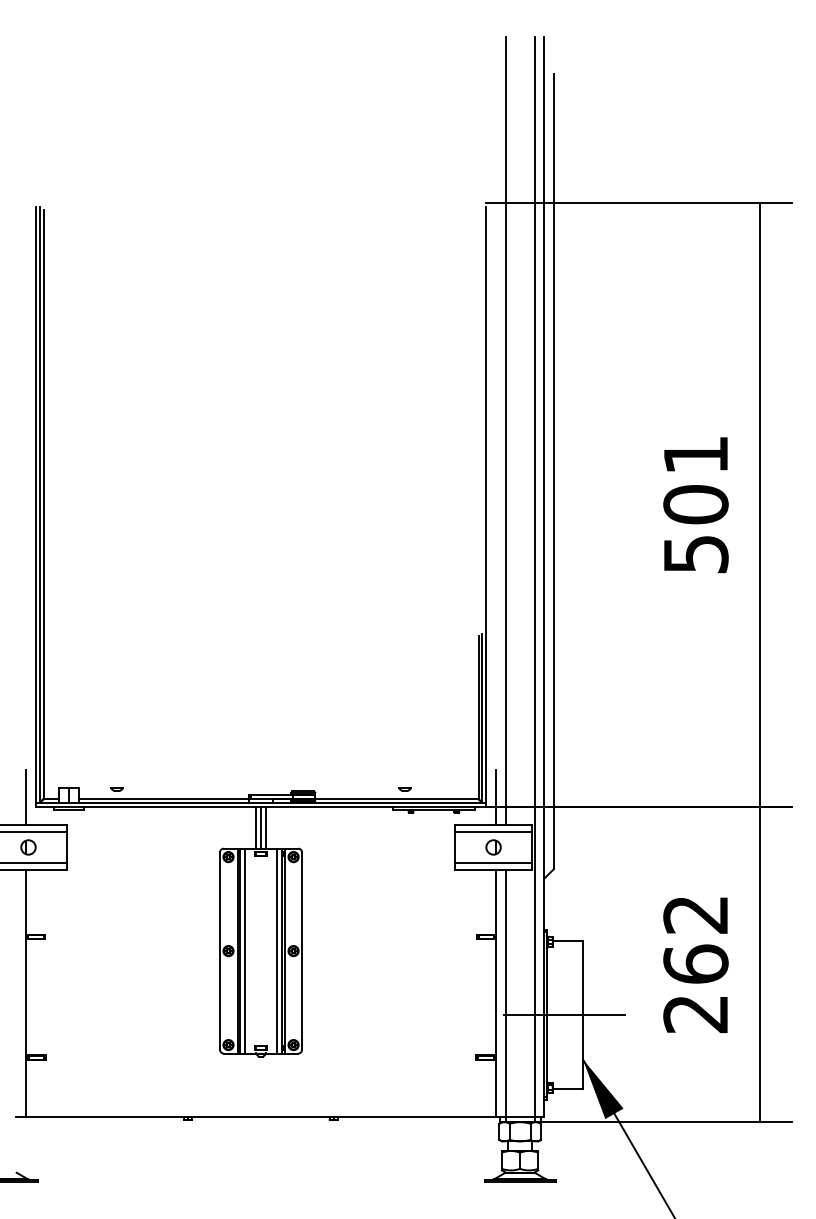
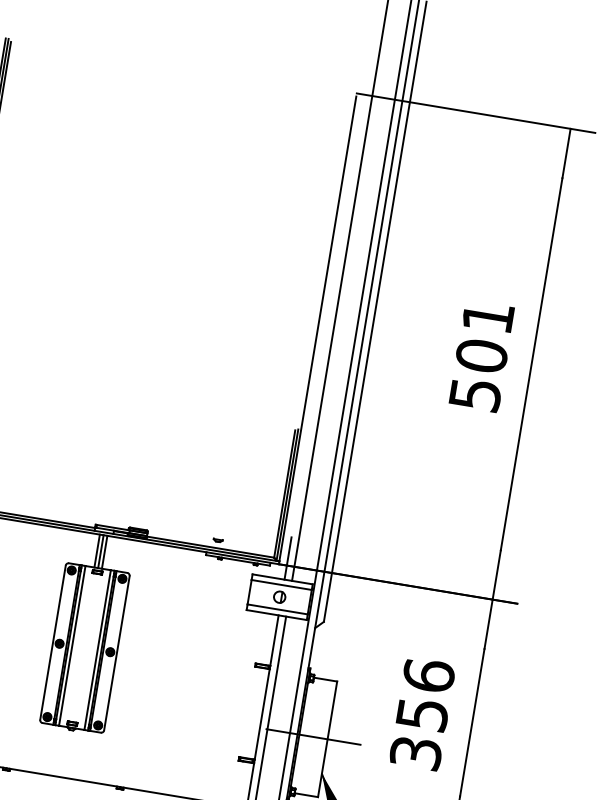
text: (695, 963) -> (422, 713), 262 -> 356

